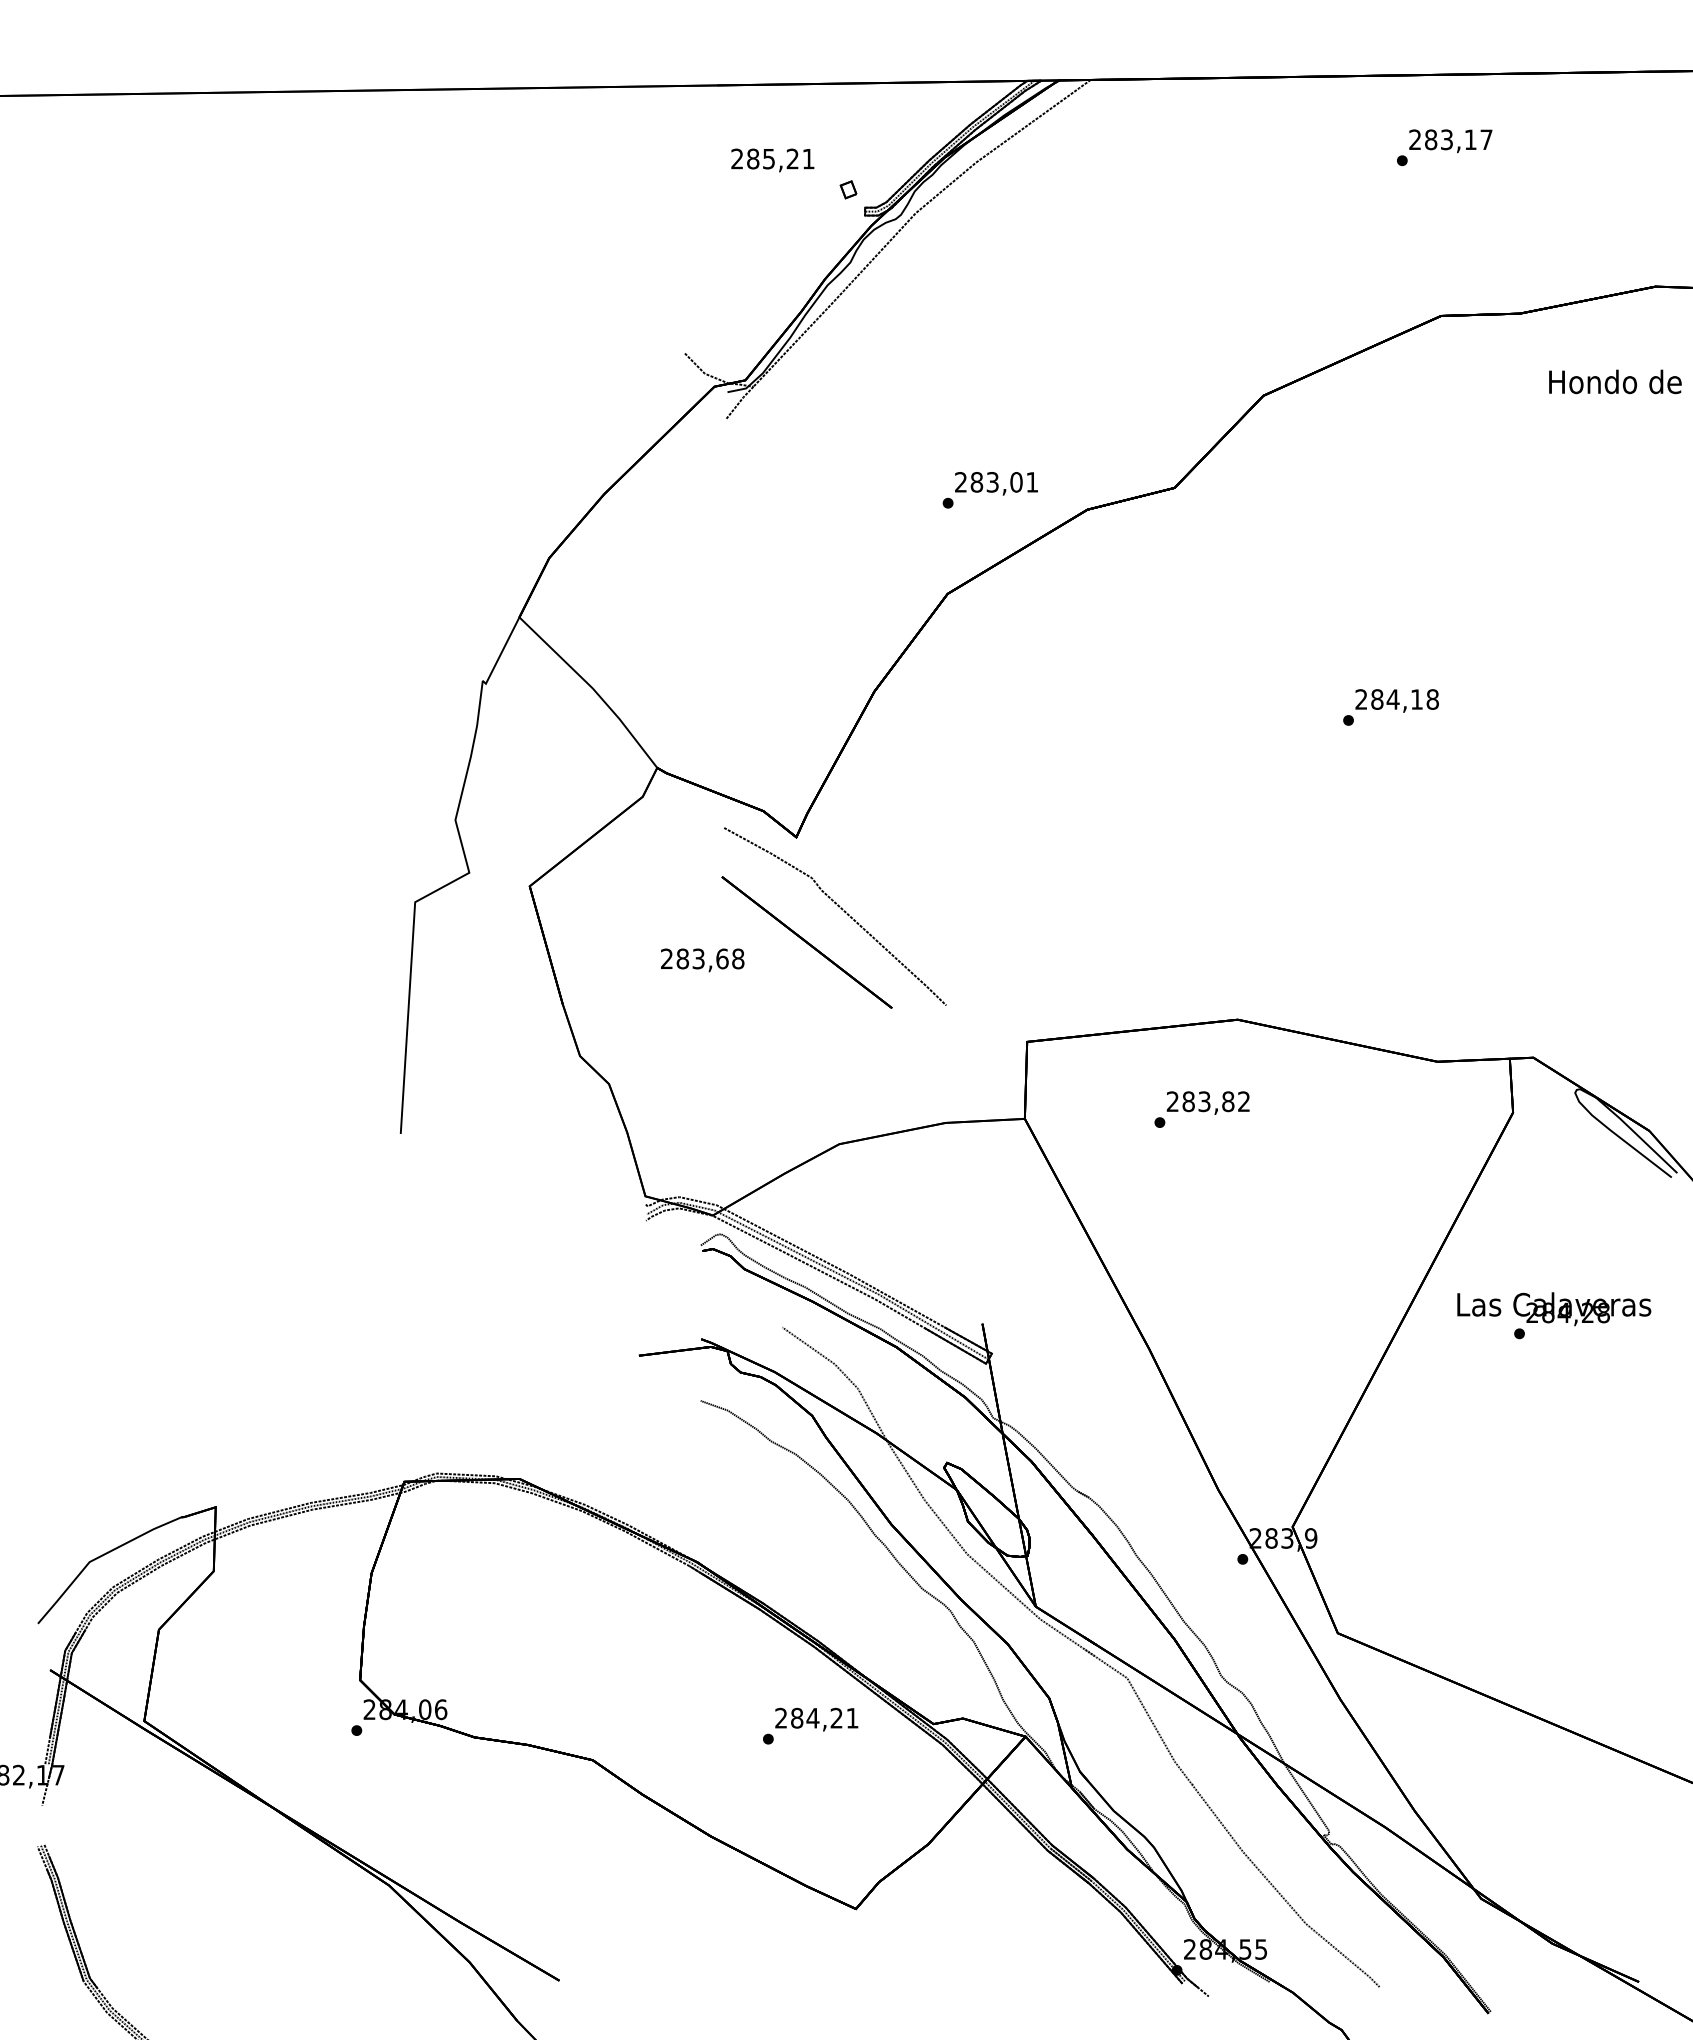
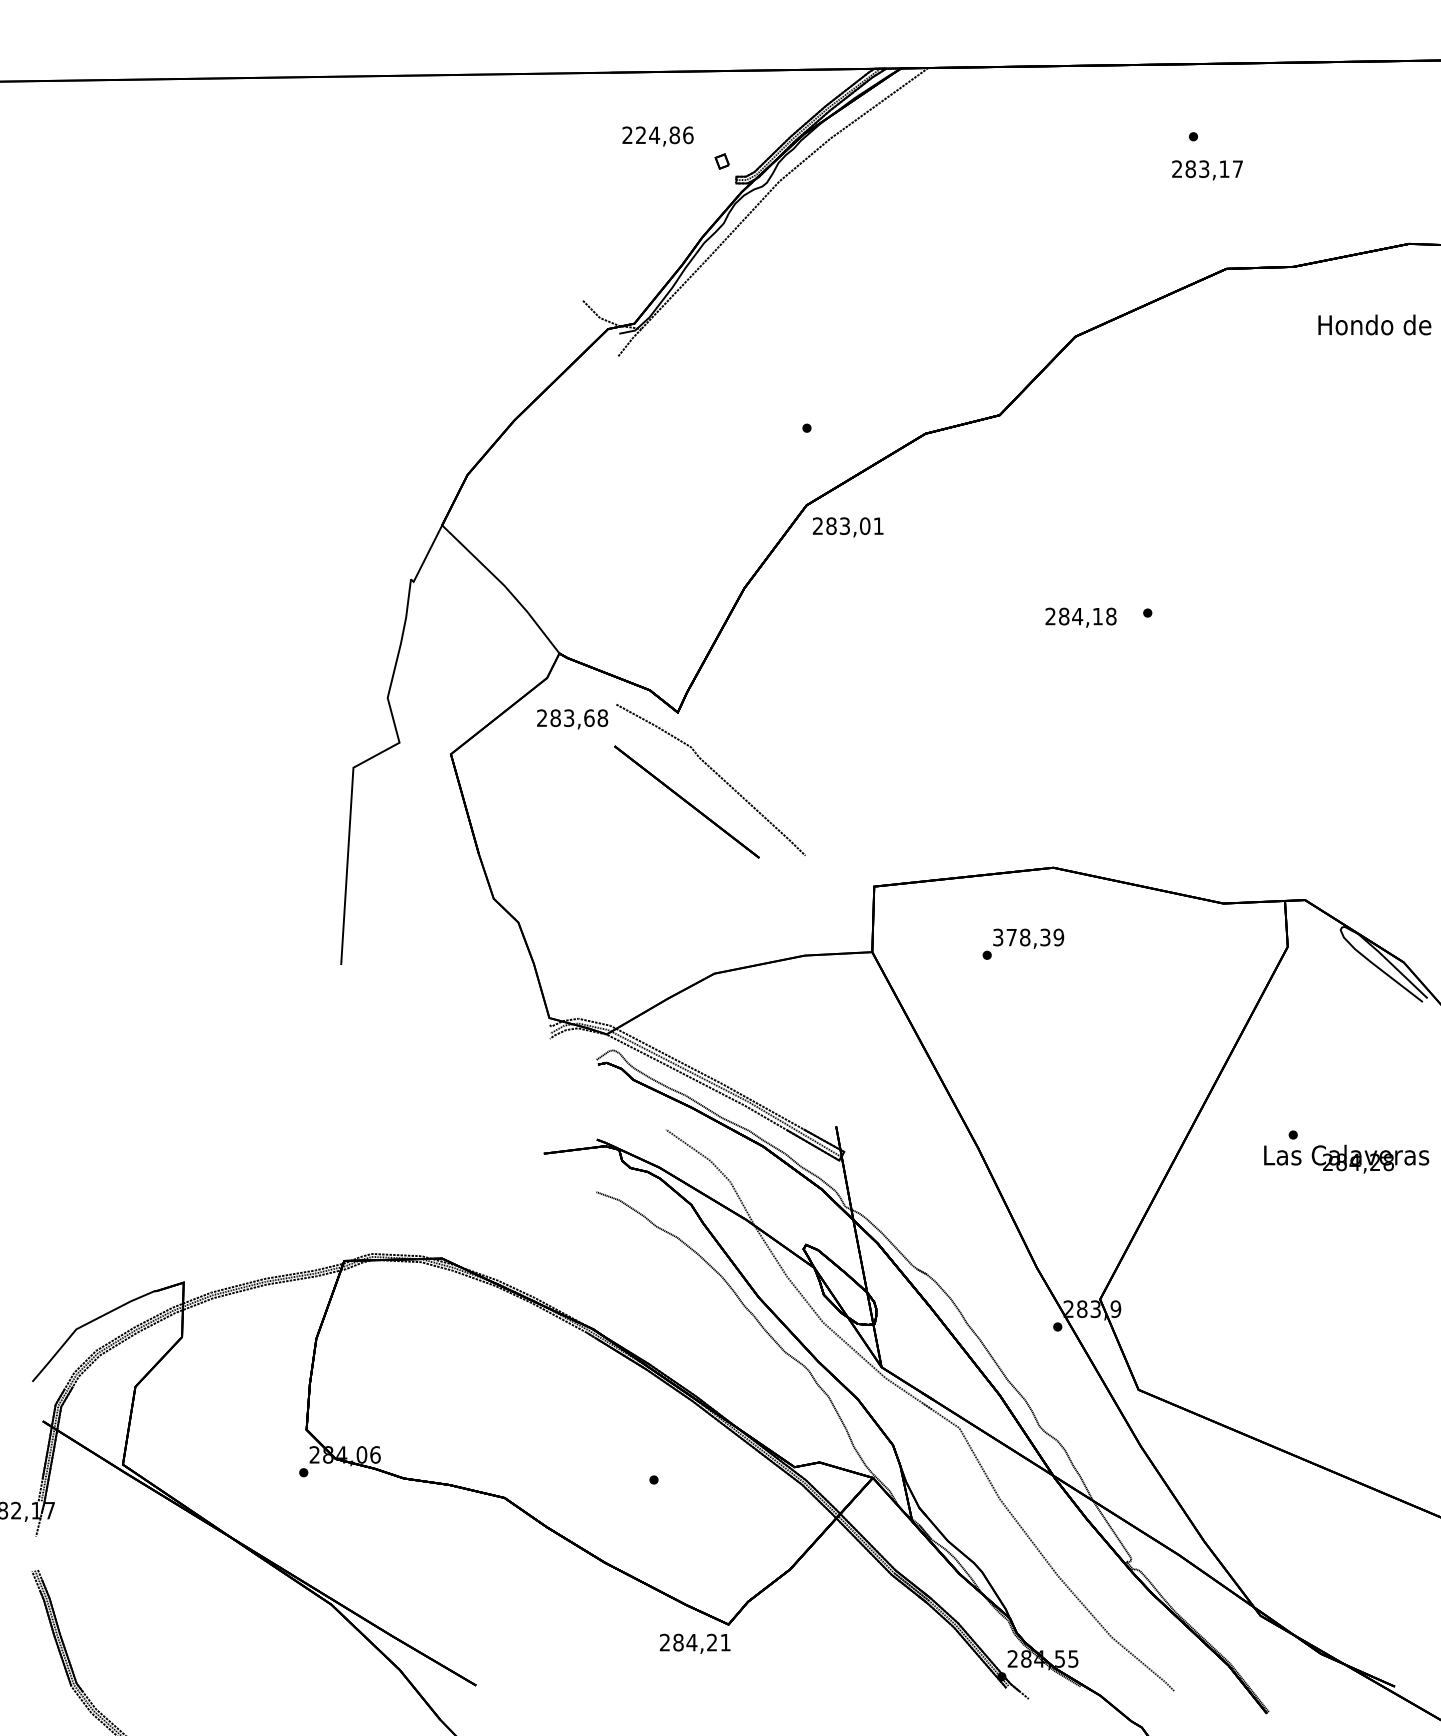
text: (1450, 141) -> (1207, 170), moved
text: (780, 158) -> (664, 134), 285,21 -> 224,86
text: (996, 483) -> (848, 527), moved
text: (1396, 700) -> (1080, 617), moved
text: (702, 960) -> (572, 719), moved
text: (1208, 1101) -> (1028, 937), 283,82 -> 378,39
text: (1554, 1309) -> (1346, 1159), moved
text: (816, 1719) -> (694, 1643), moved

